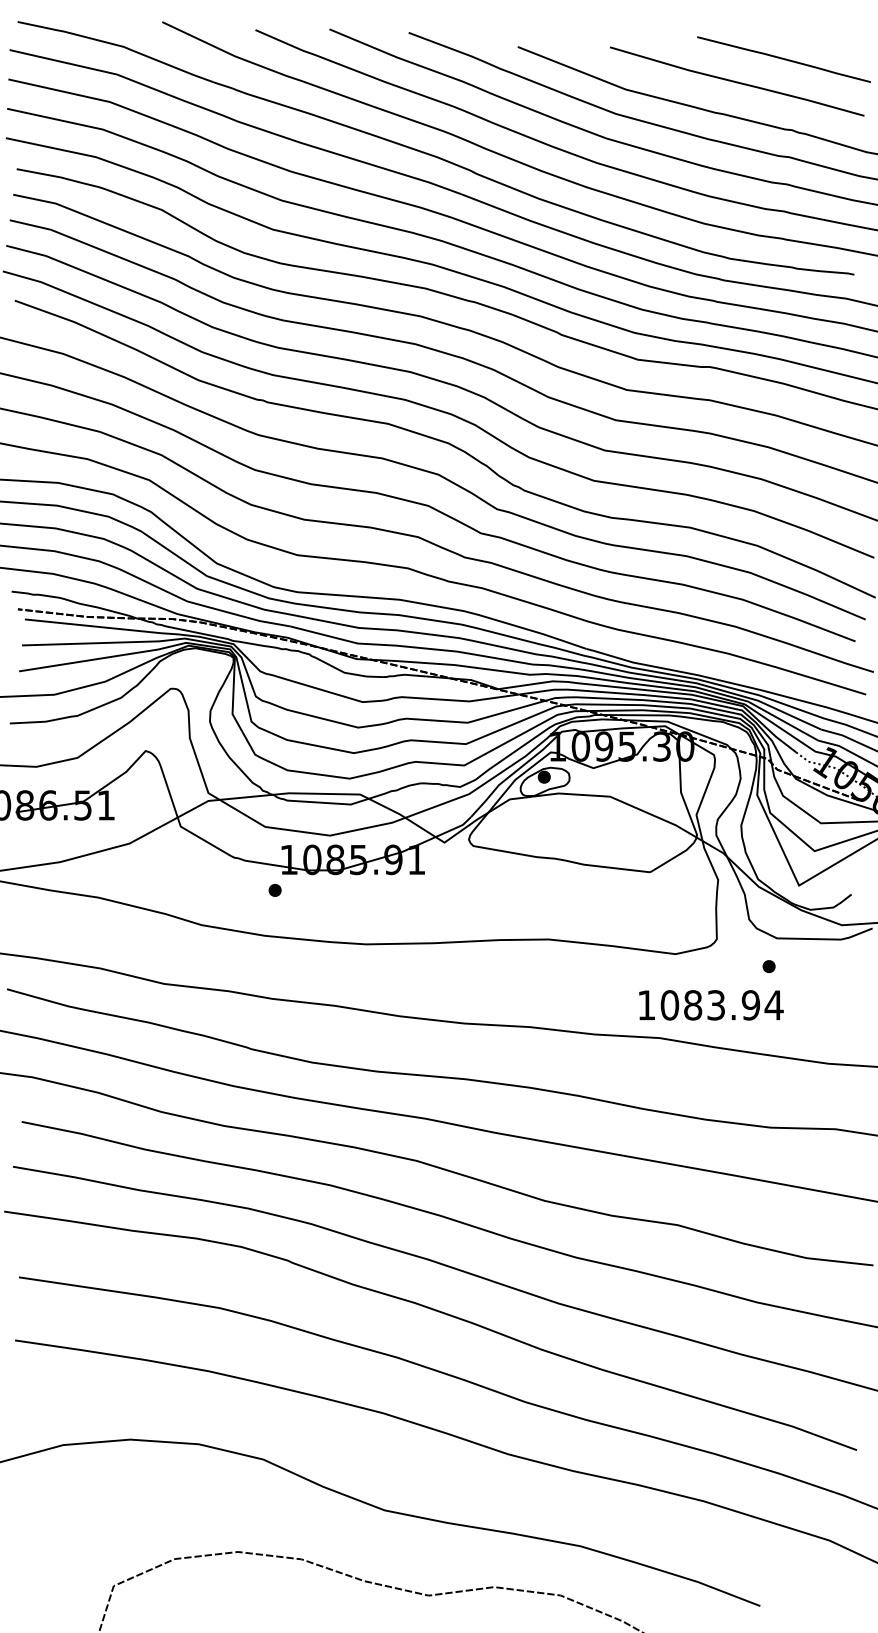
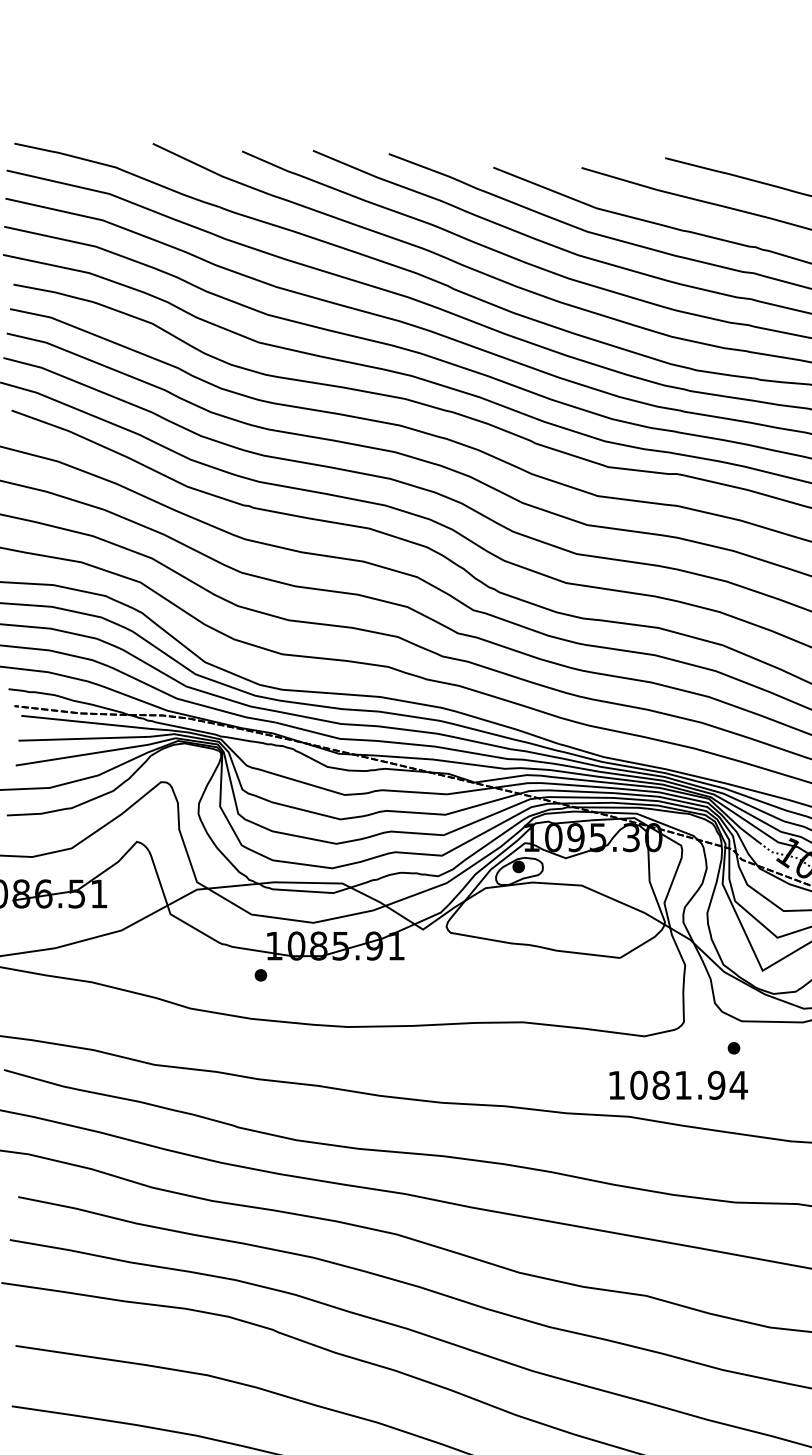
text: (715, 1005) -> (682, 1085), 1083.94 -> 1081.94

